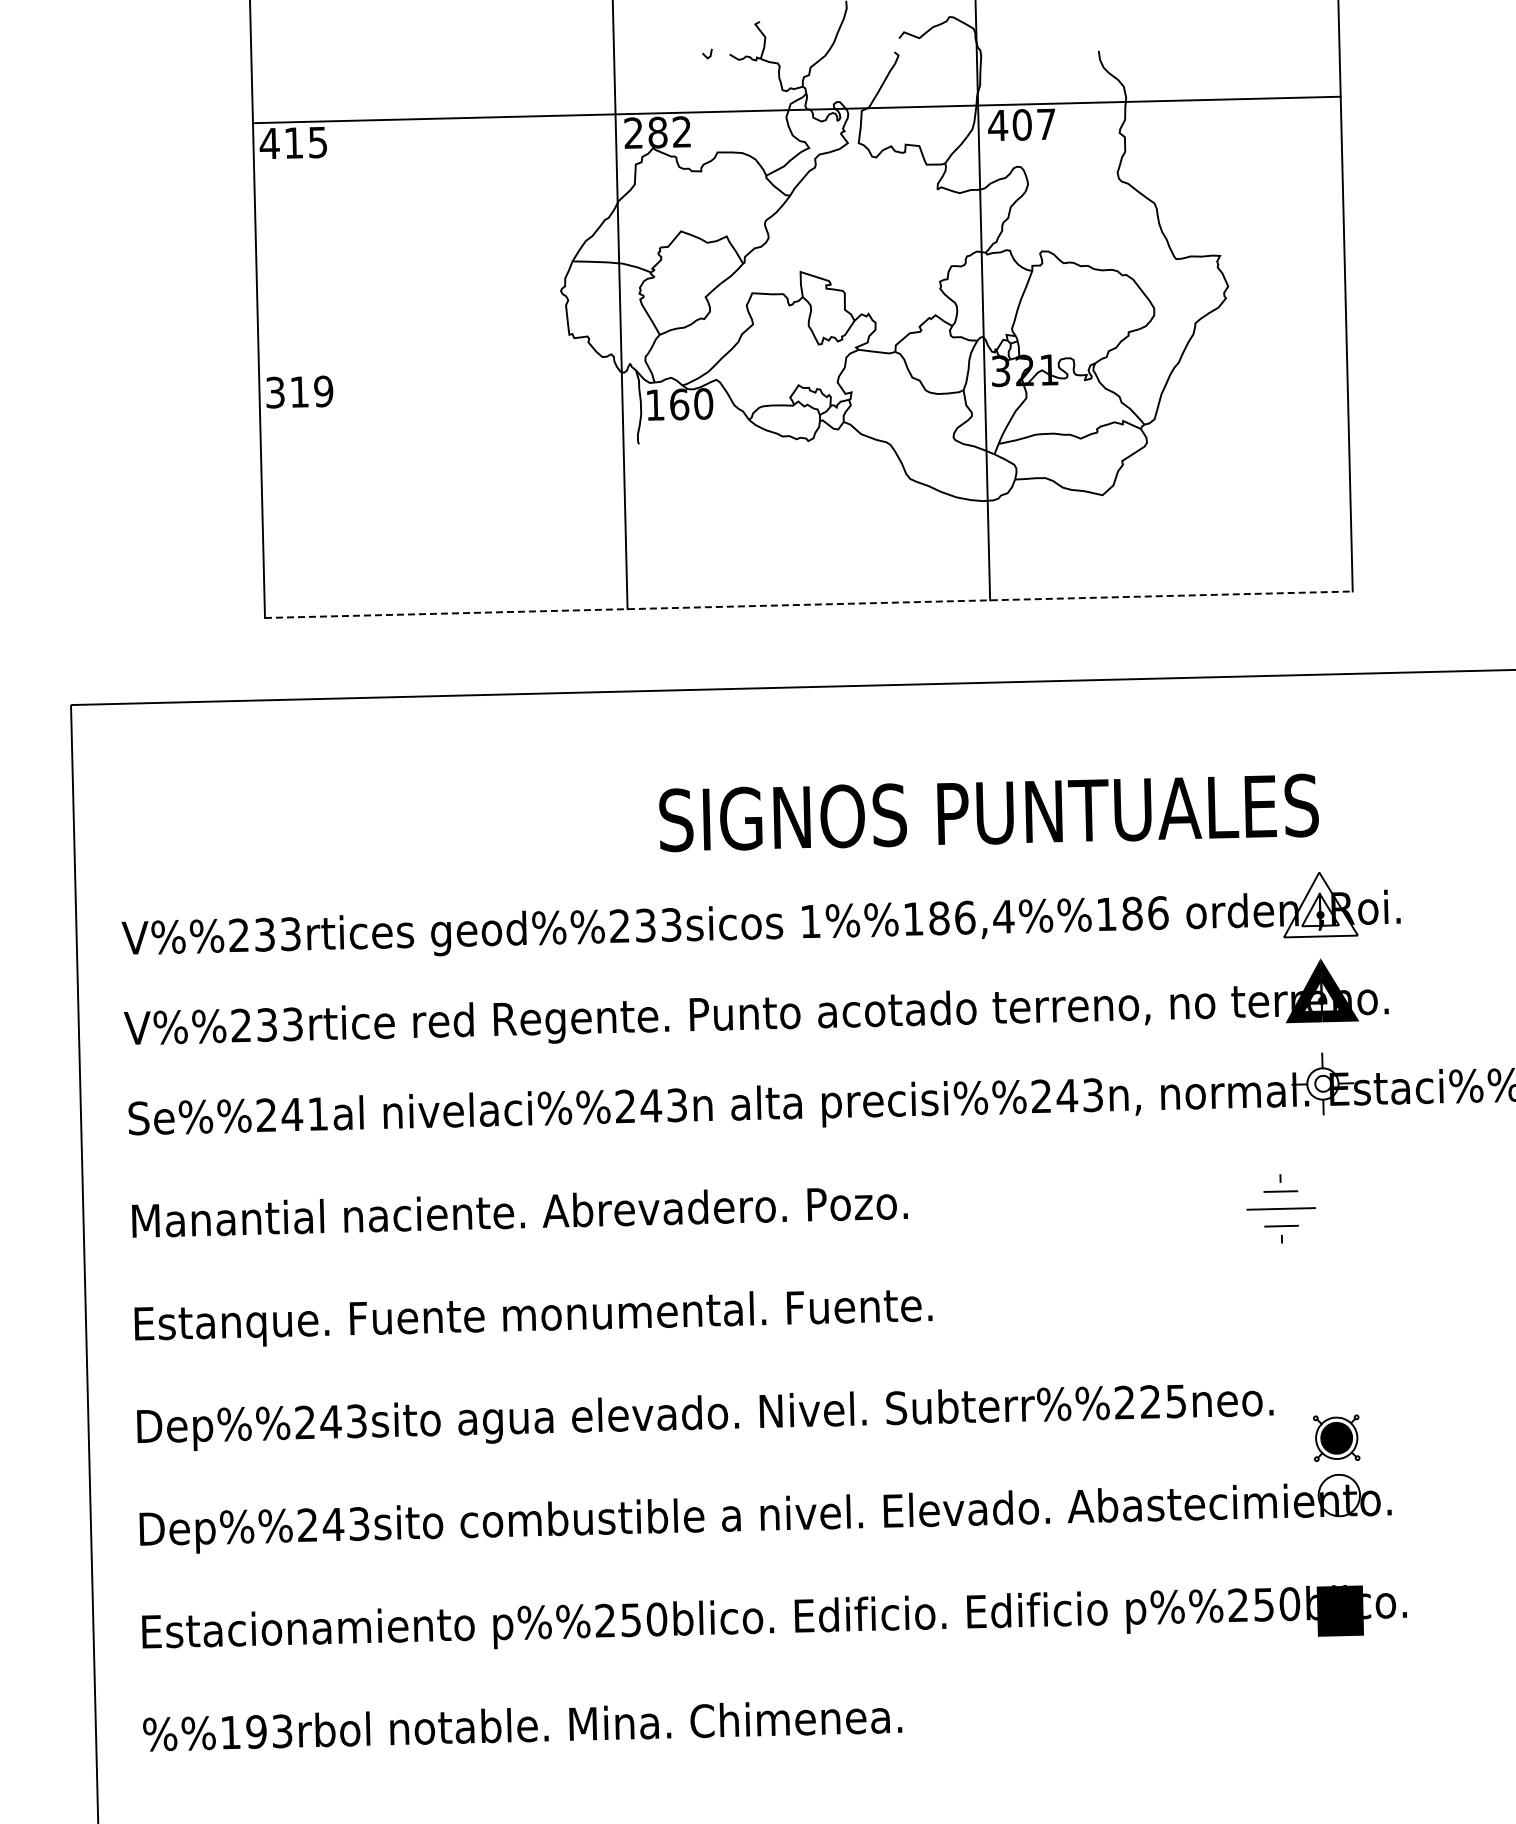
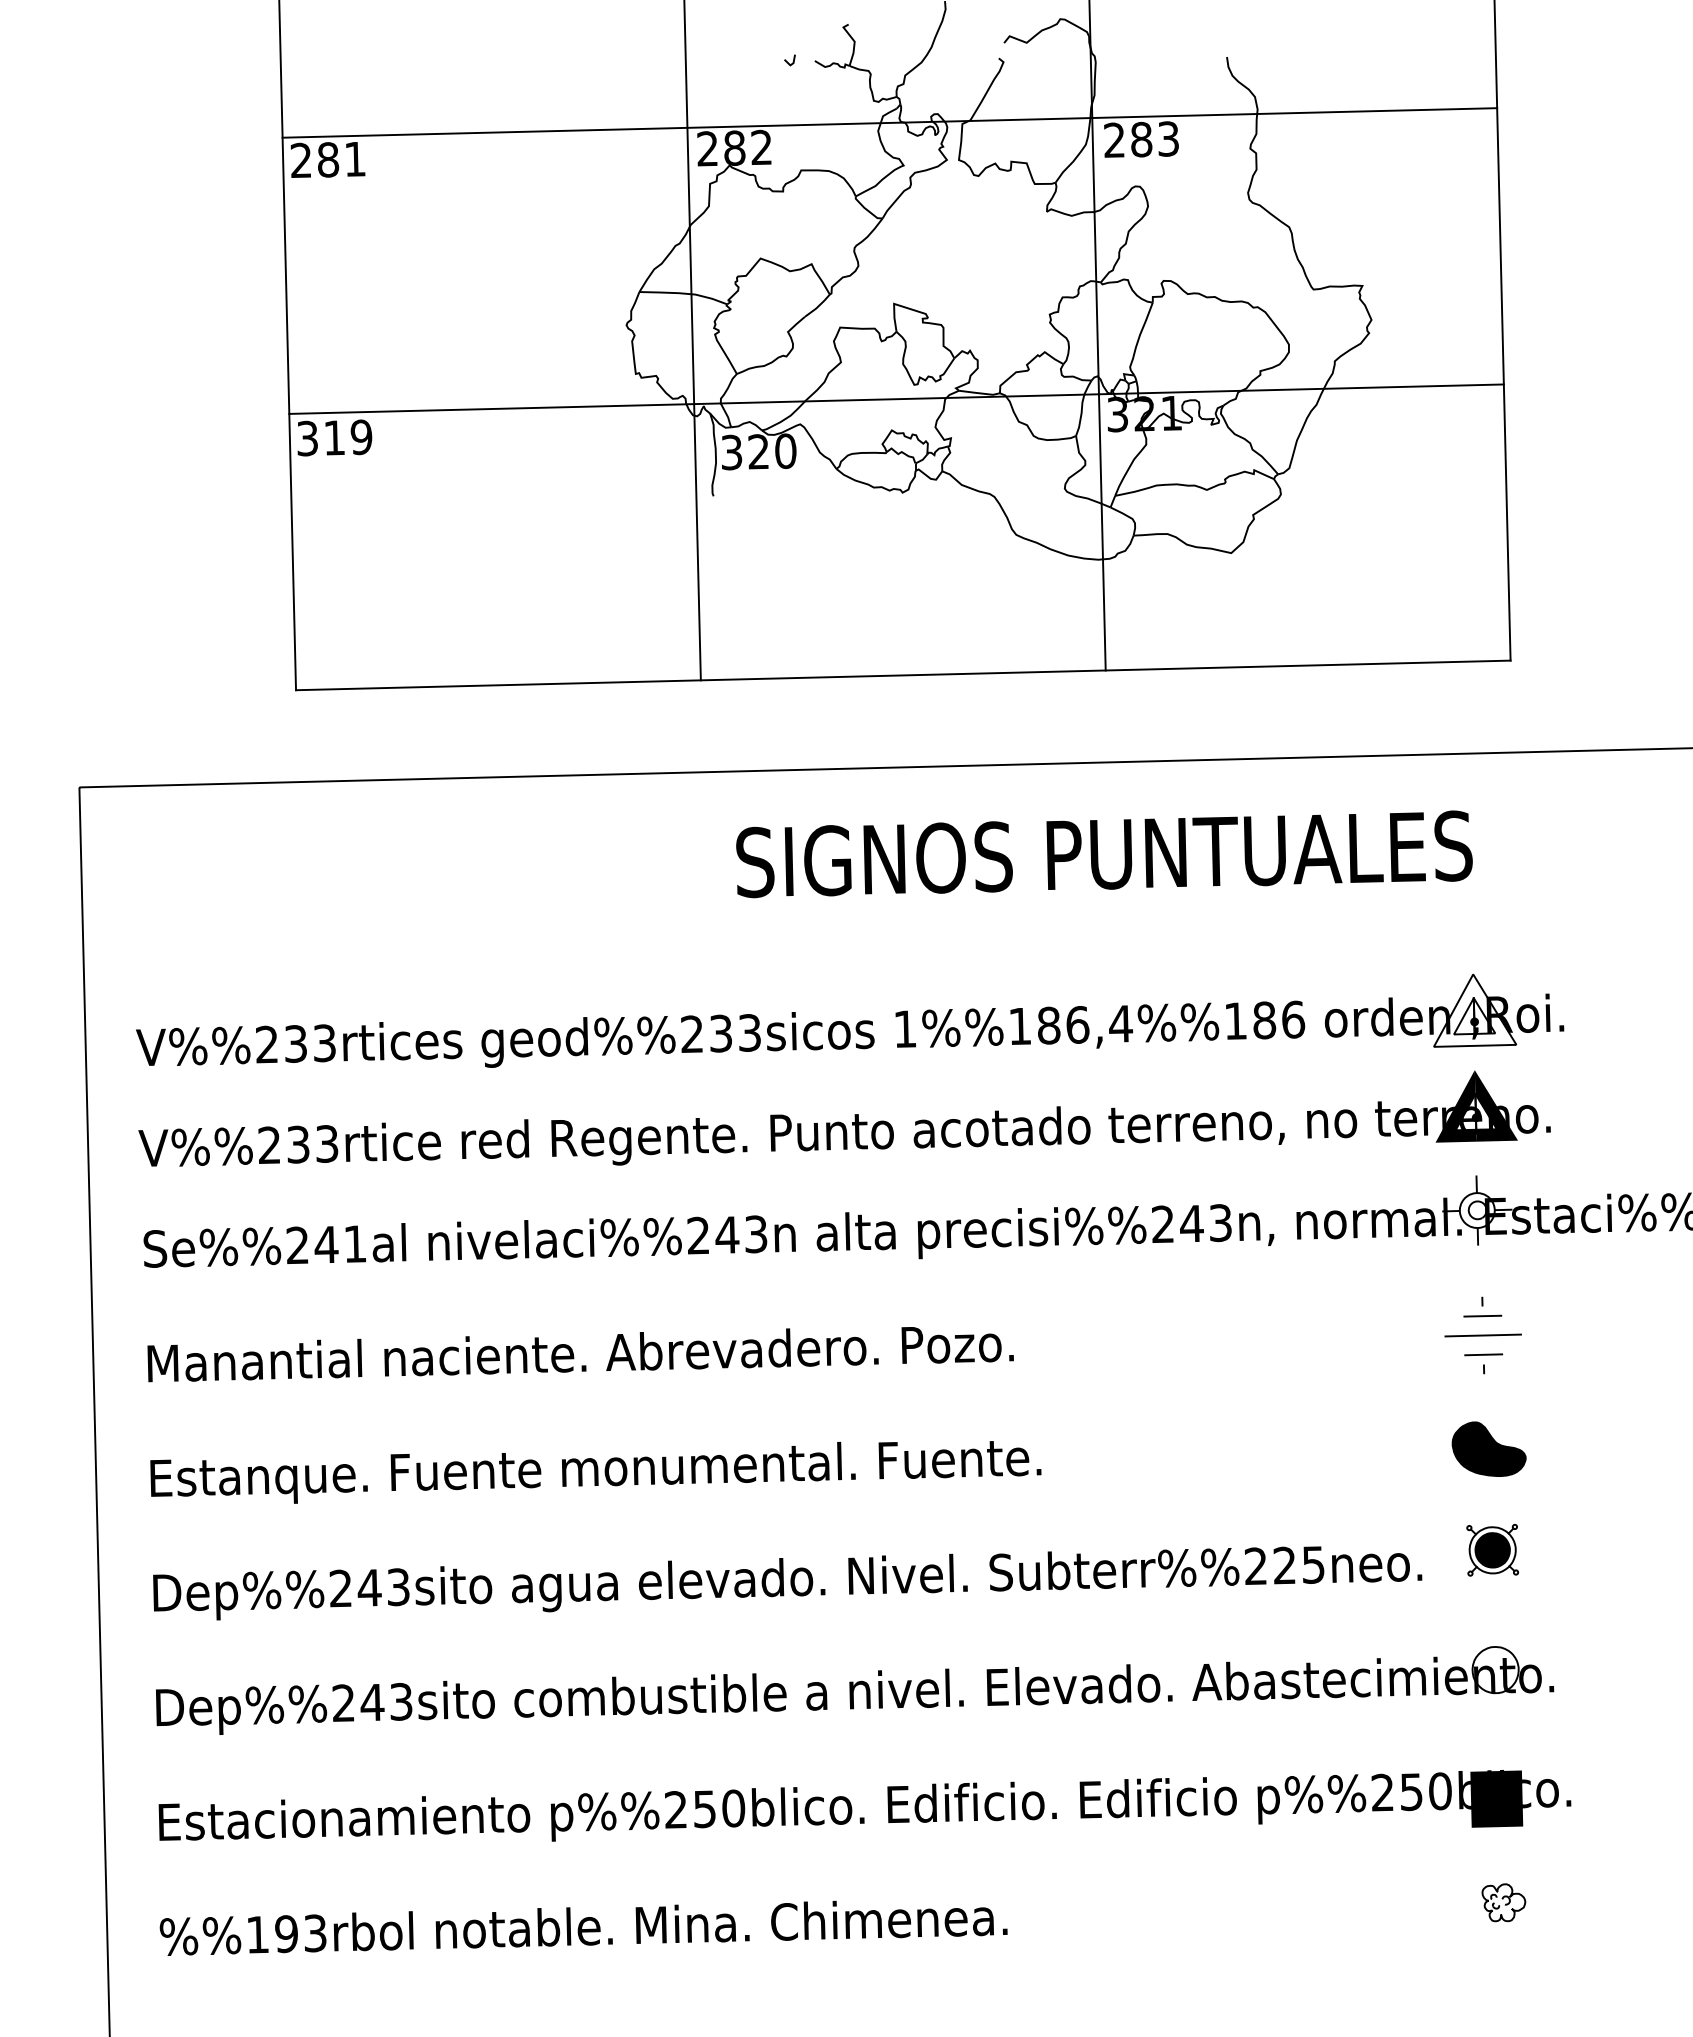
text: (1021, 124) -> (1140, 139), 407 -> 283
text: (293, 143) -> (327, 160), 415 -> 281
line: (802, 357) -> (896, 399), added
text: (667, 404) -> (745, 451), 160 -> 320
line: (809, 604) -> (904, 675), dashed -> solid
text: (988, 812) -> (1103, 853), moved
part: (1280, 1208) -> (1482, 1335), moved
part: (1333, 1297) -> (1489, 1448), added
part: (1336, 1437) -> (1492, 1549), moved
part: (1346, 1703) -> (1503, 1902), added

